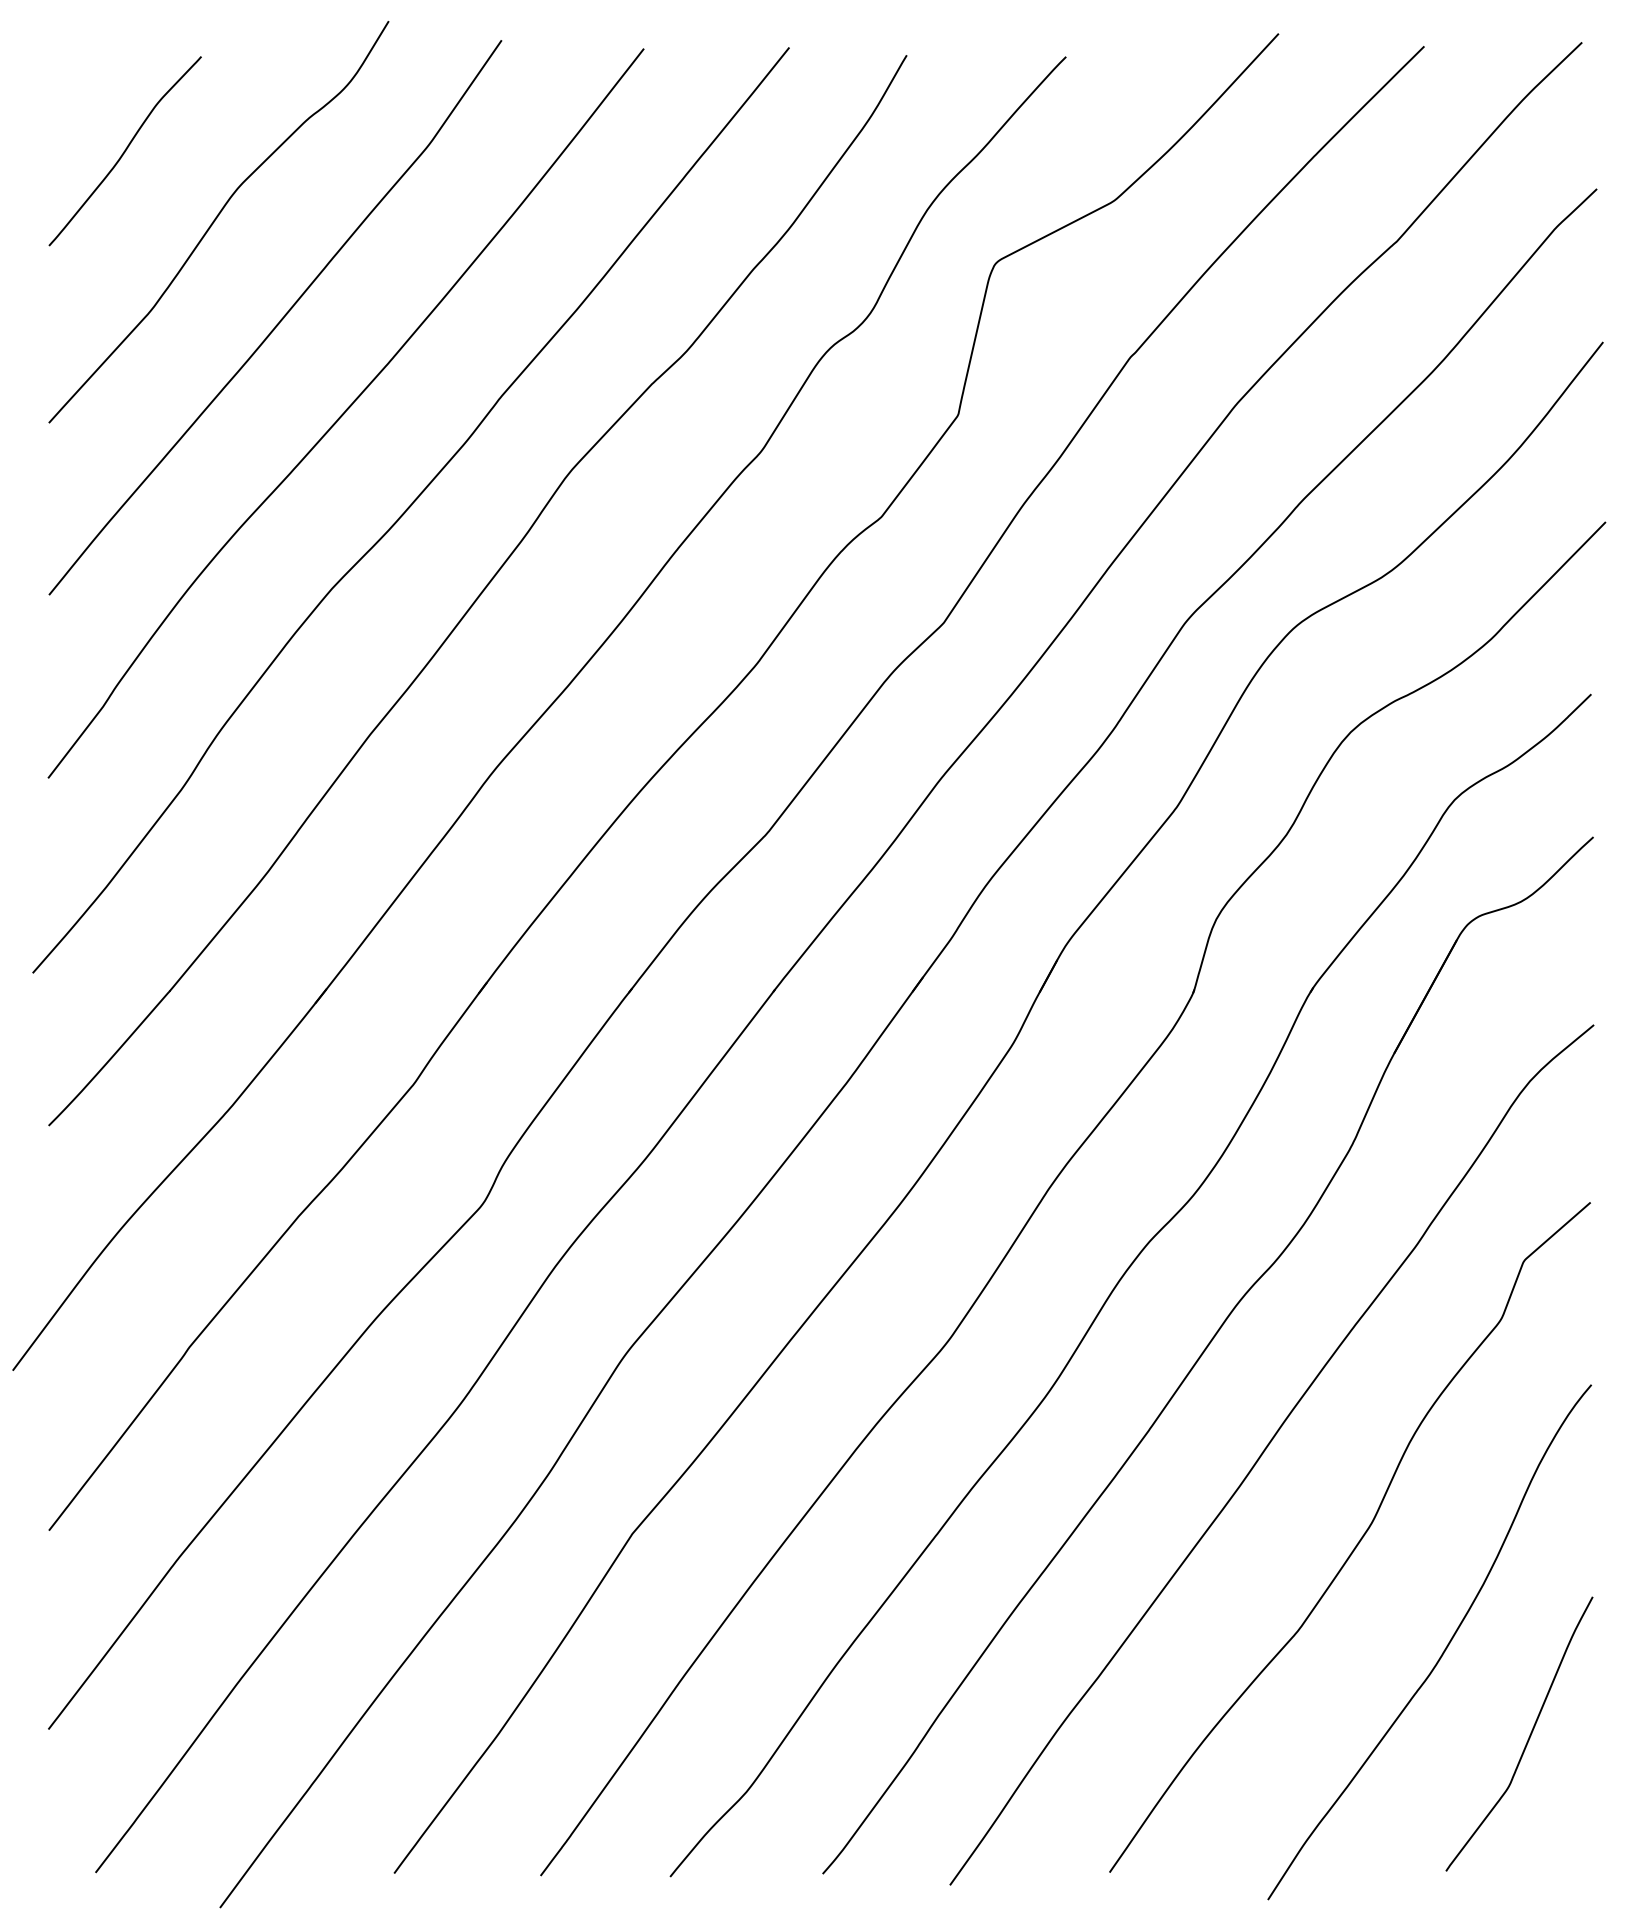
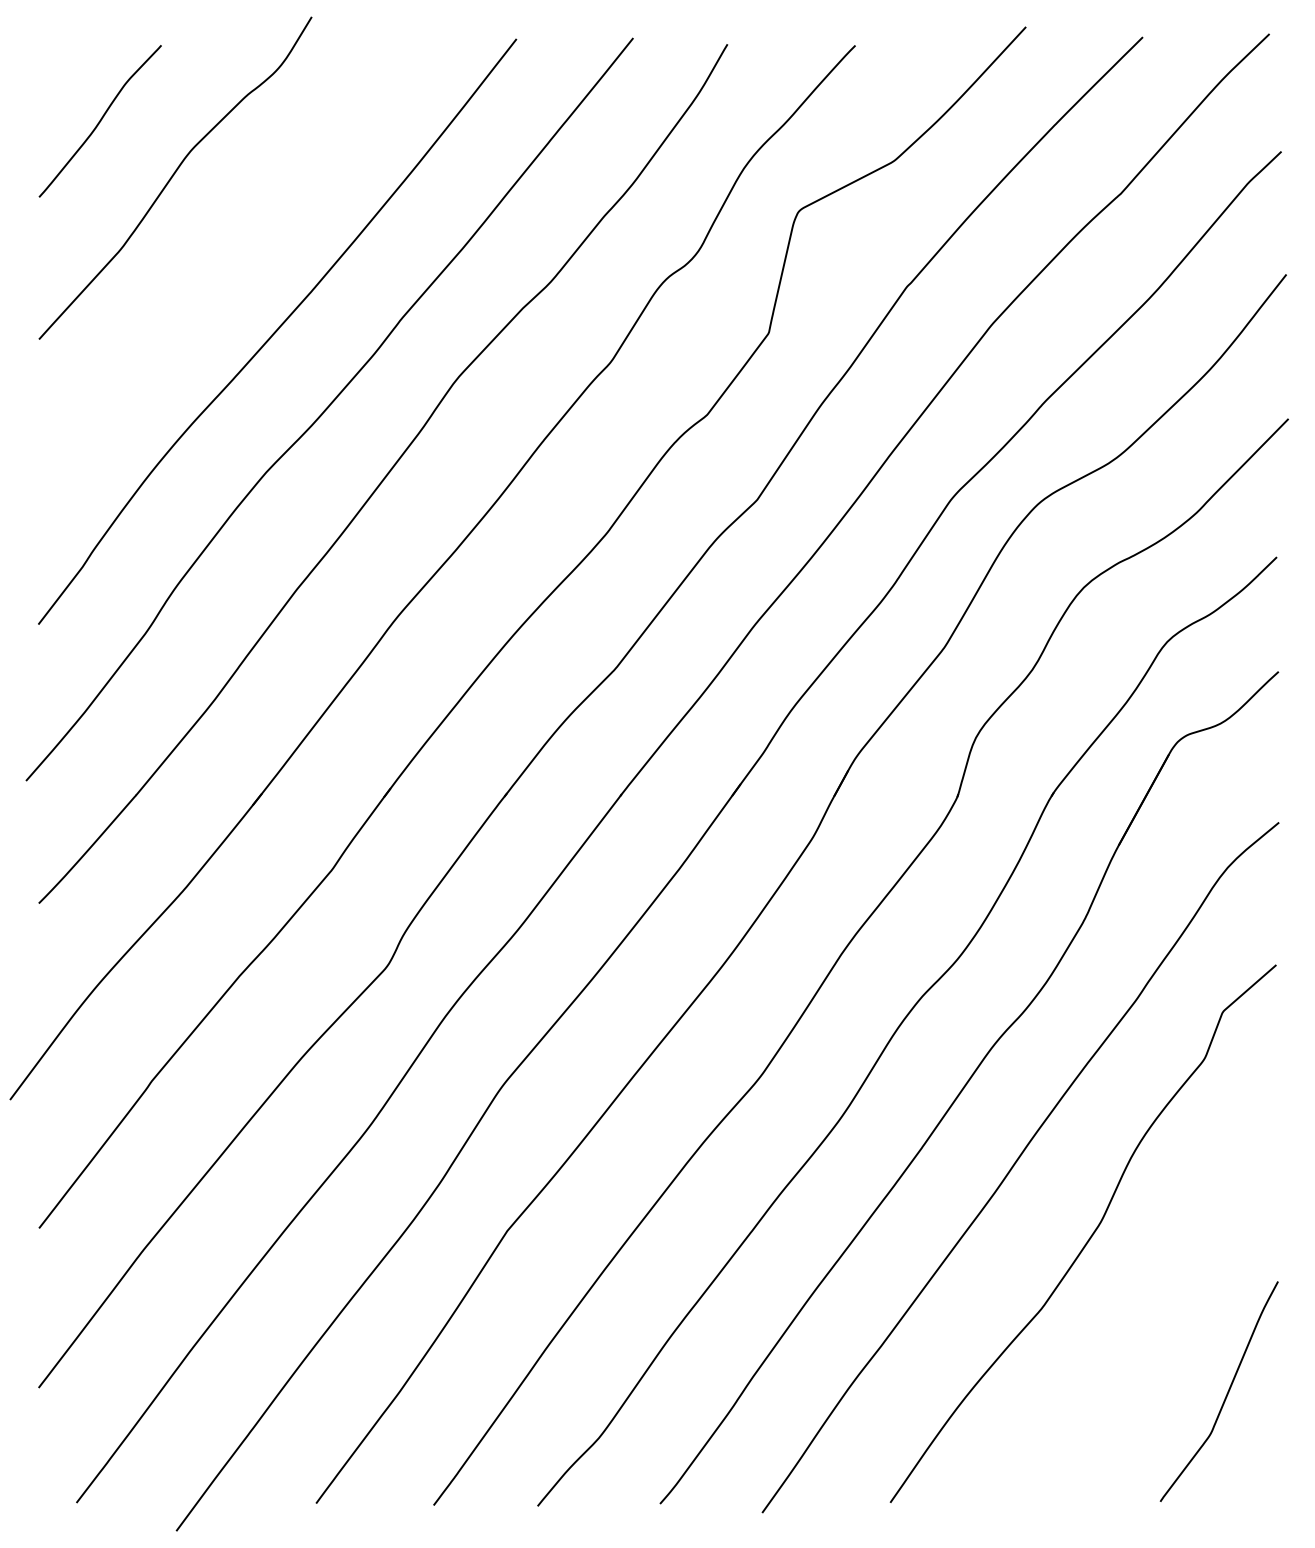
curve: (278, 320) -> (223, 257), removed
curve: (1442, 1651) -> (1157, 1325), removed

